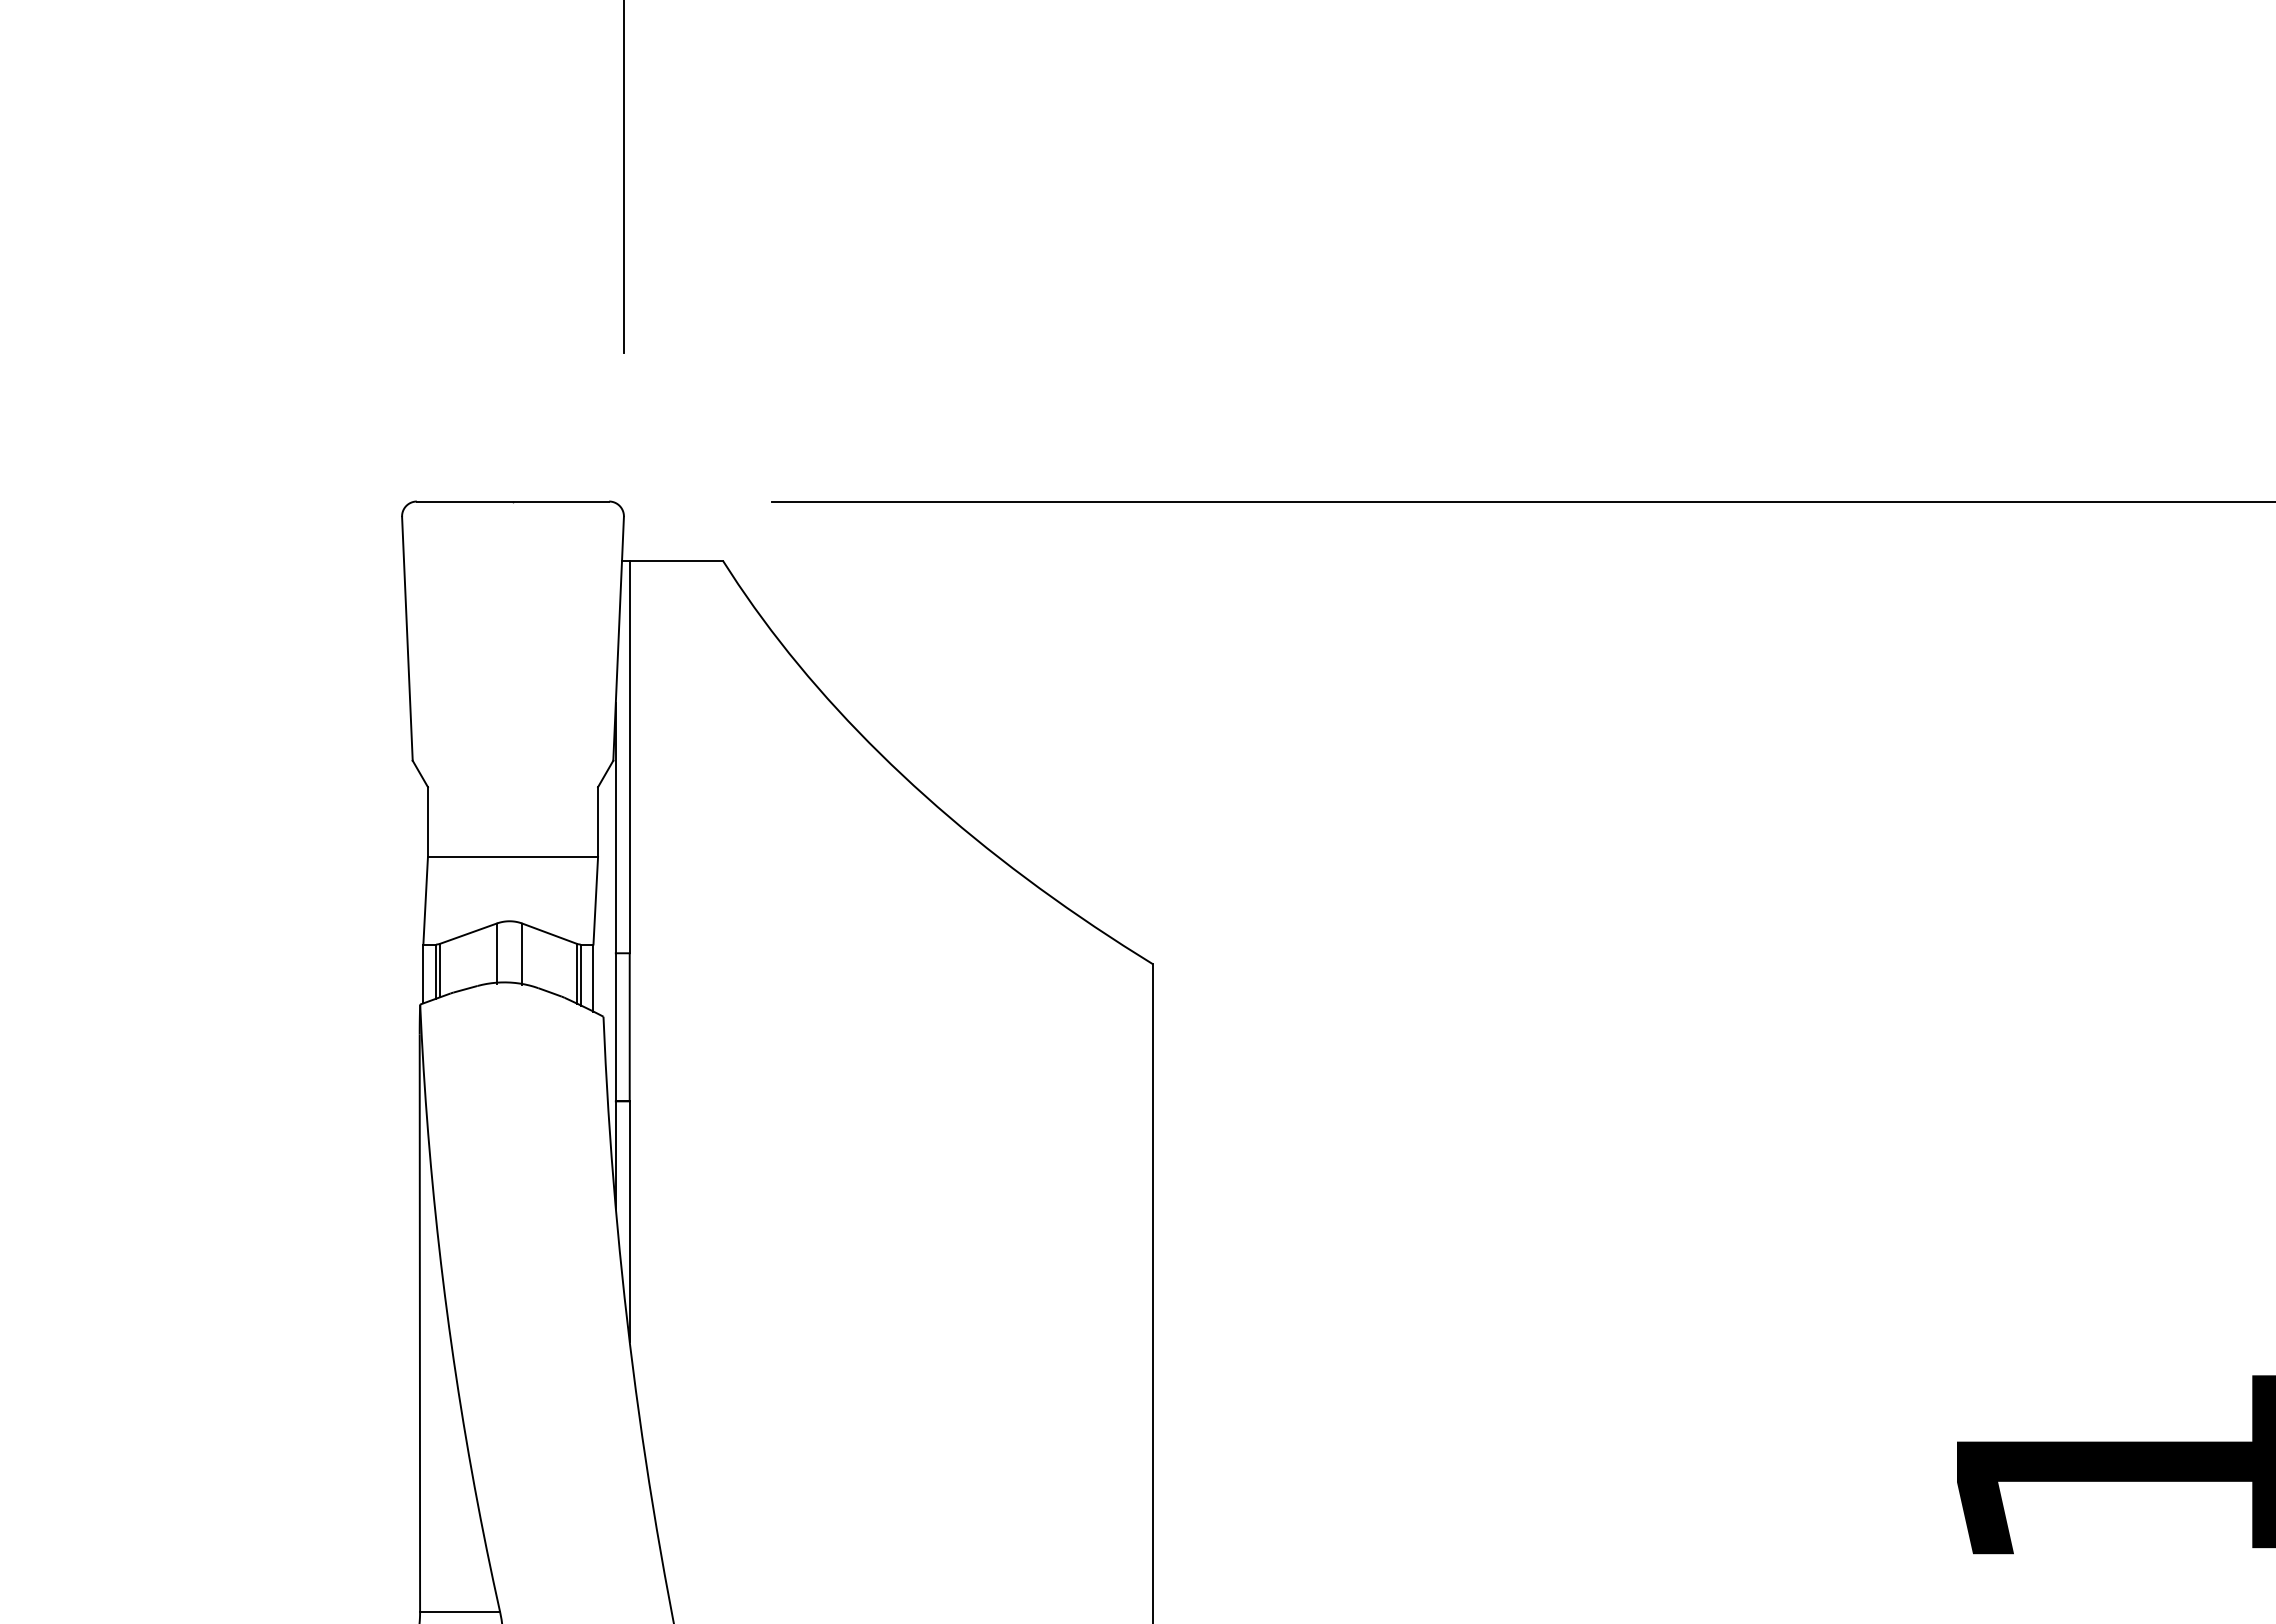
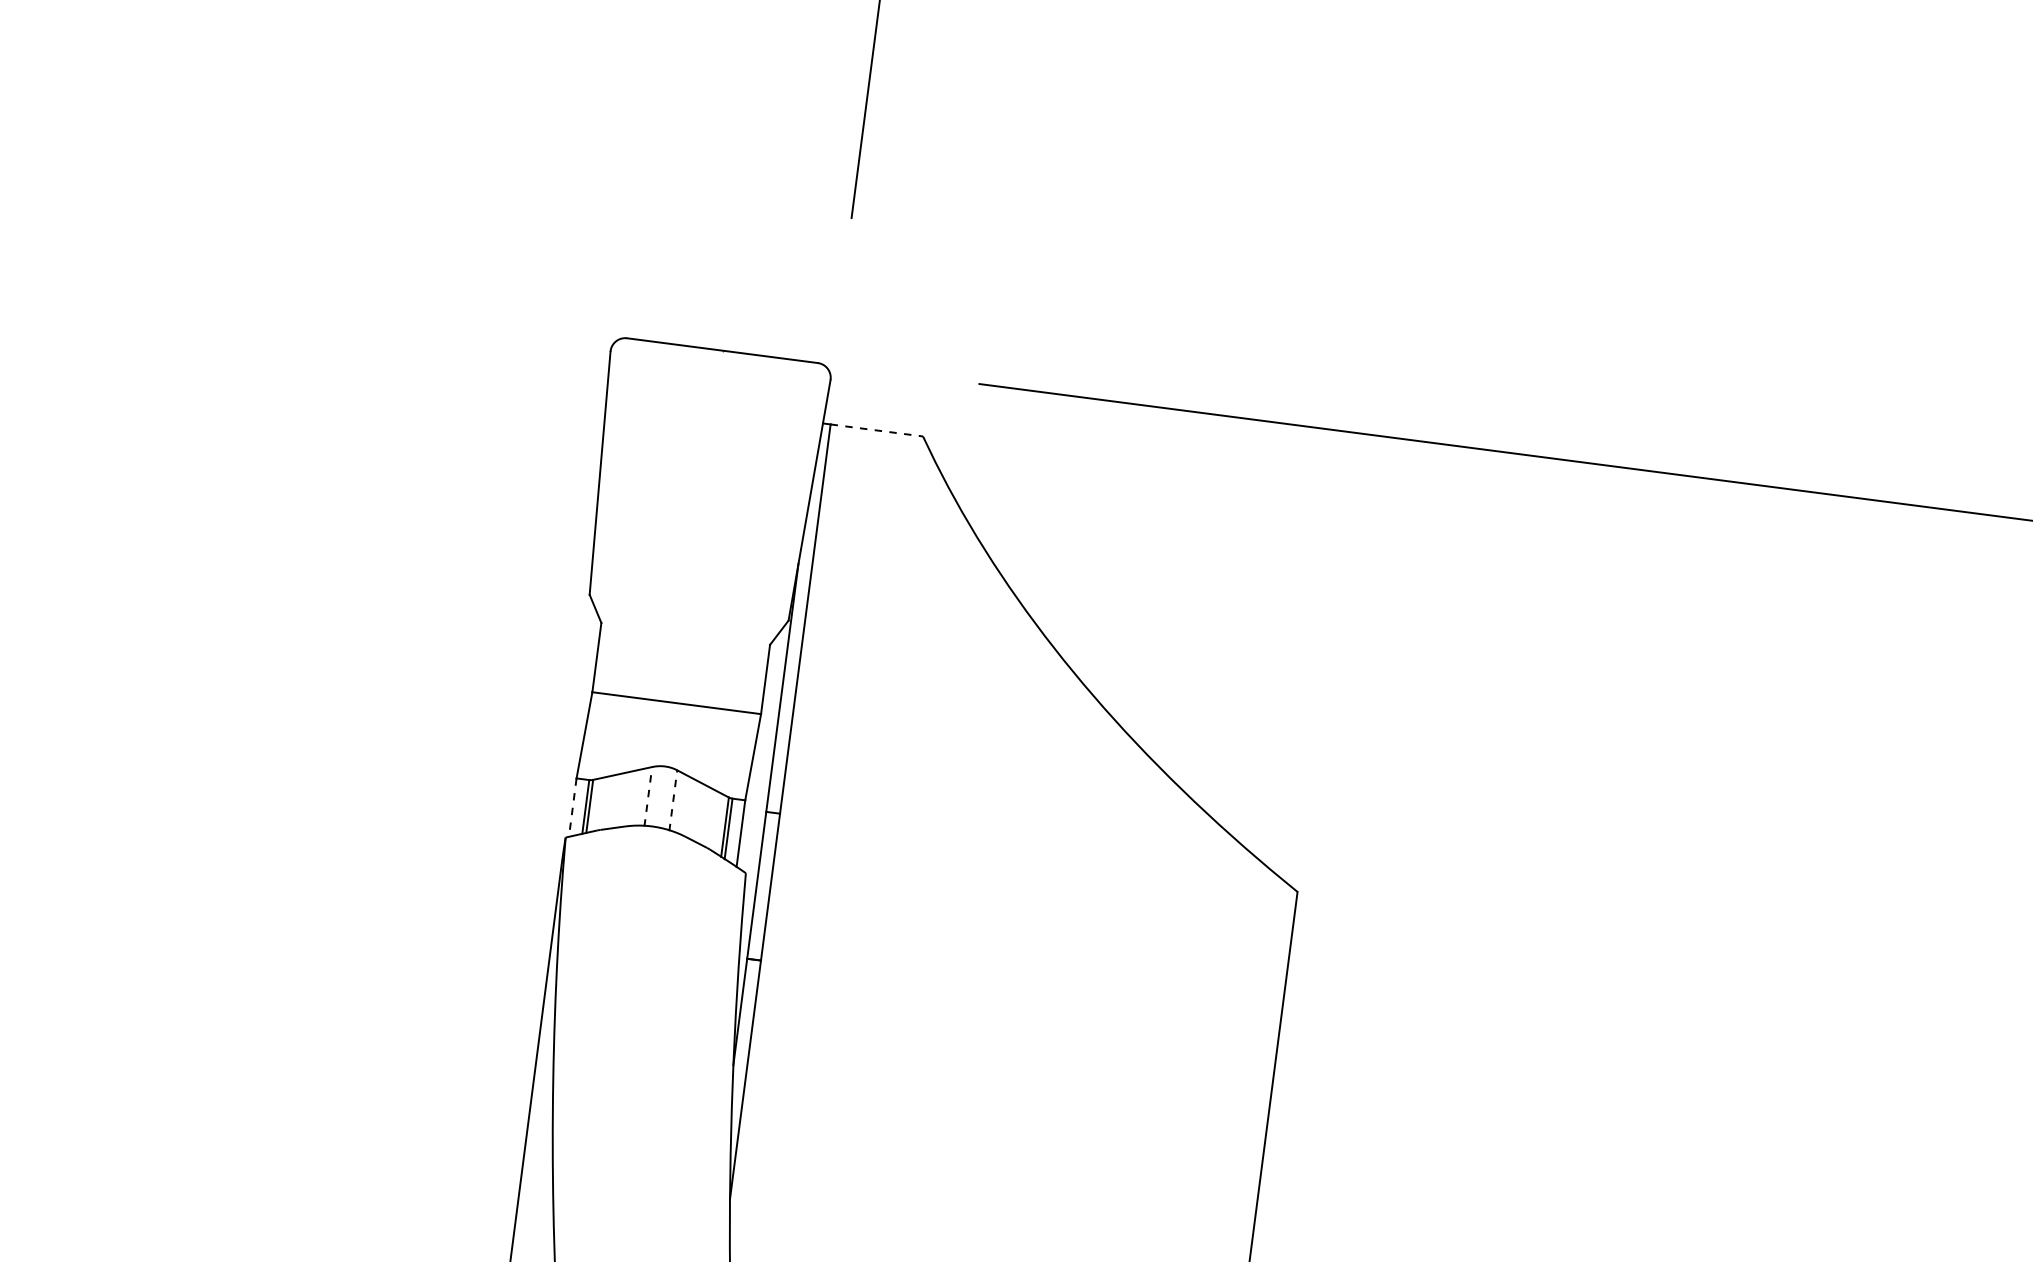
line: (676, 560) -> (877, 430), solid -> dashed
line: (496, 953) -> (647, 796), solid -> dashed
line: (522, 954) -> (673, 801), solid -> dashed
line: (423, 974) -> (572, 808), solid -> dashed

